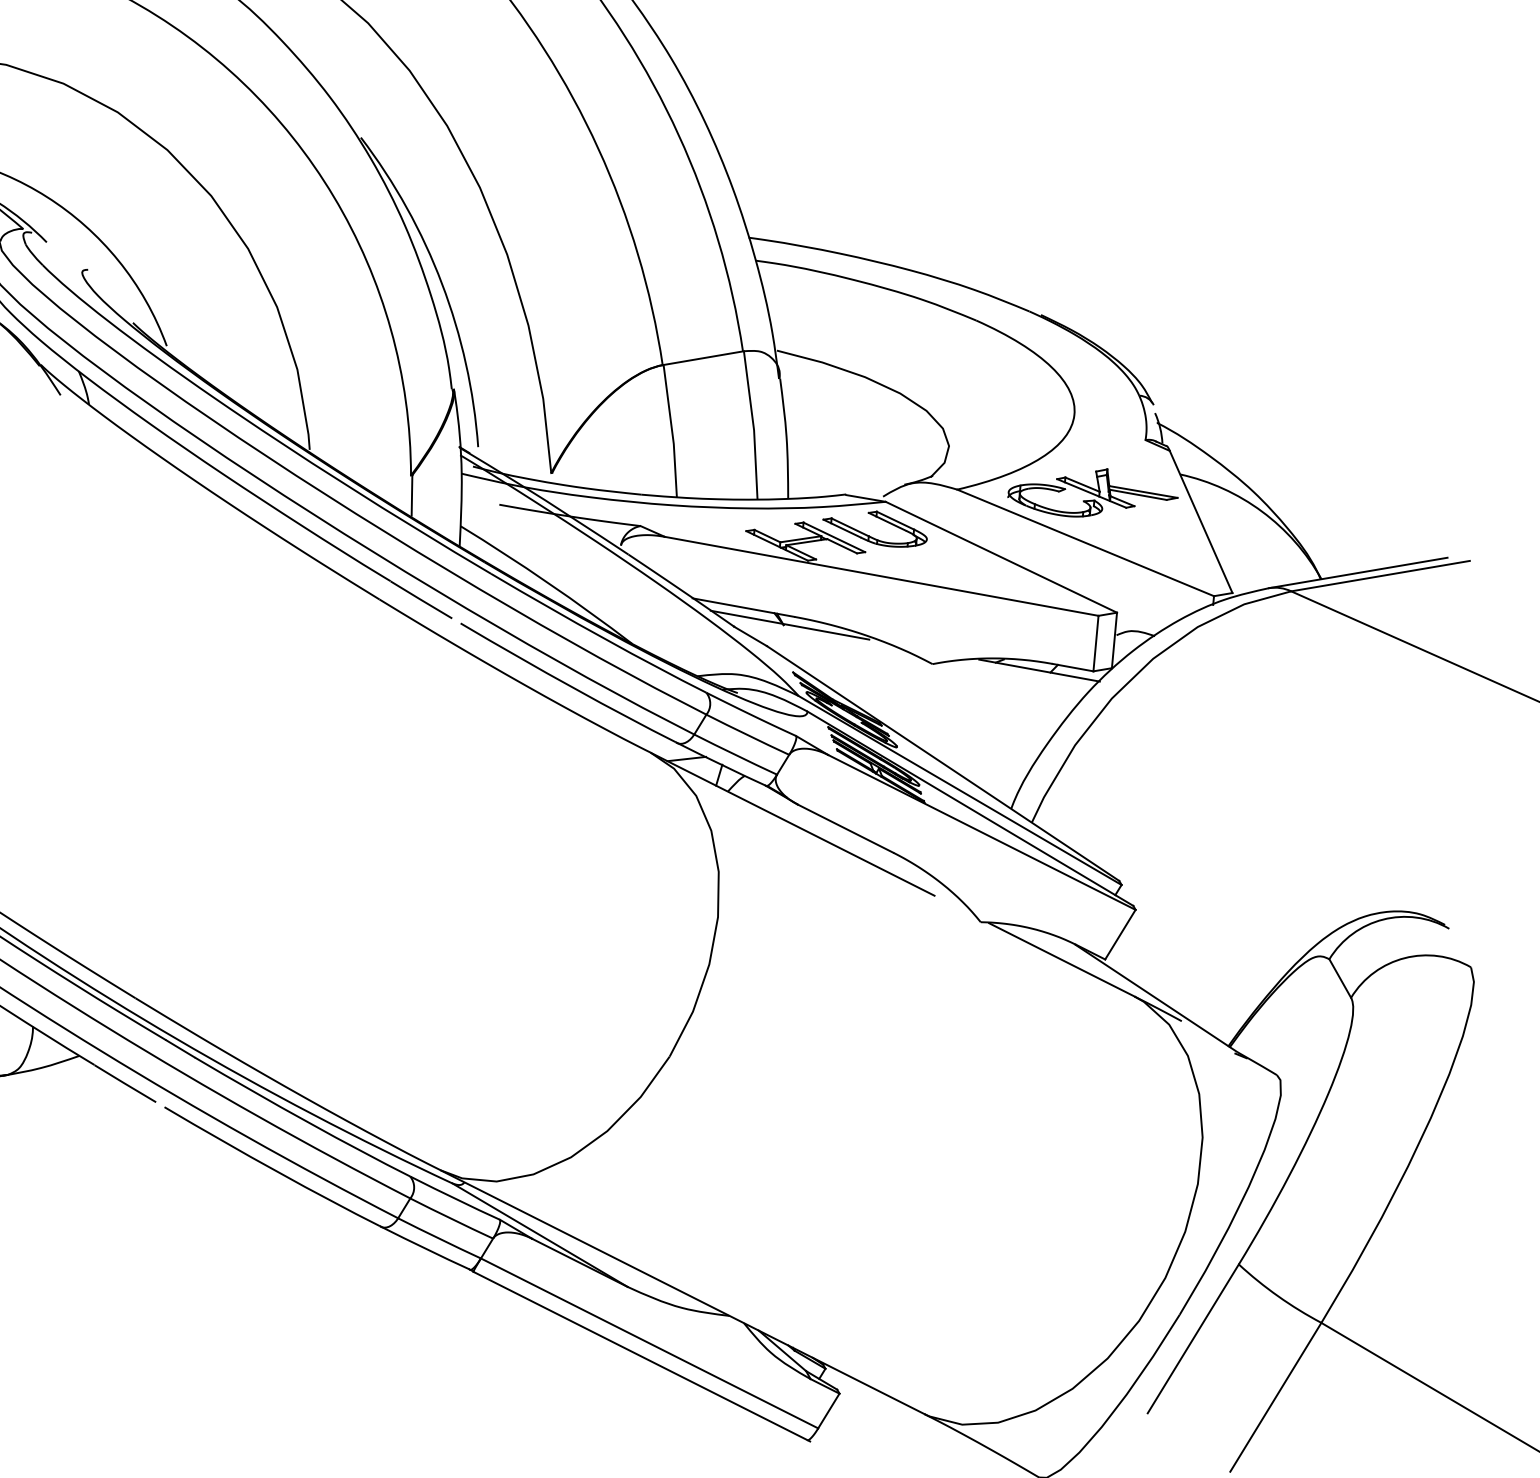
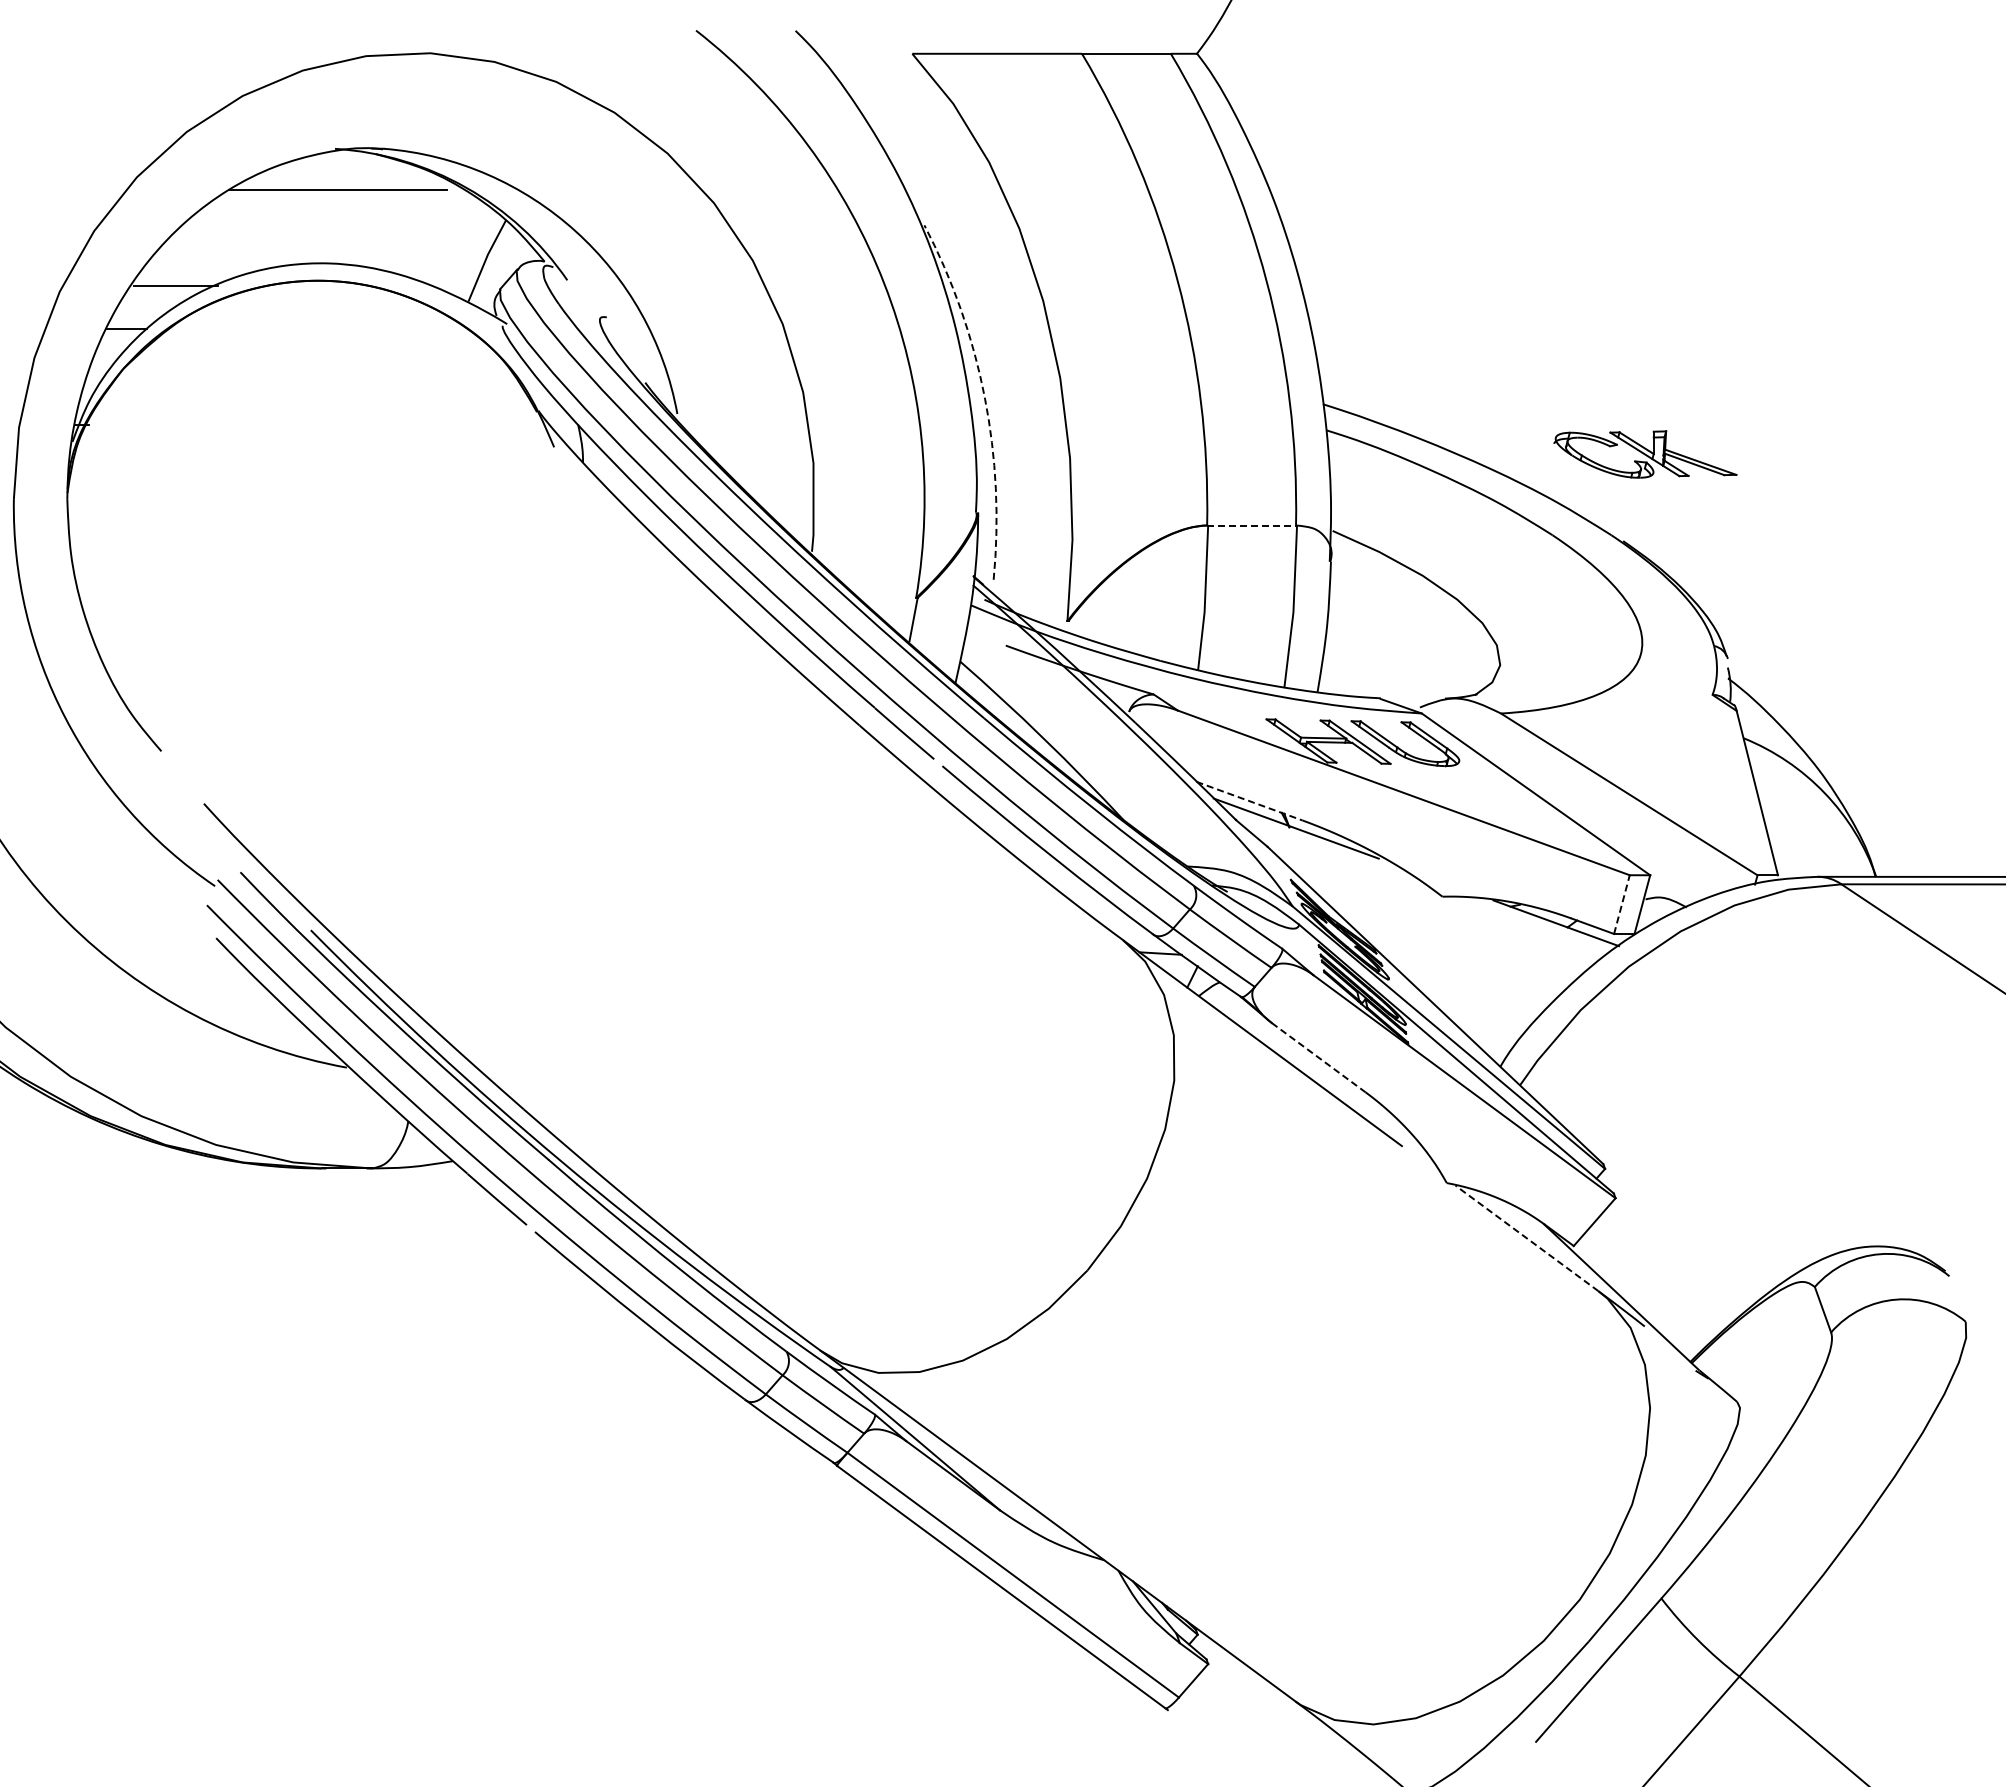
arc: (441, 283) -> (984, 397), solid -> dashed
line: (703, 358) -> (1252, 525), solid -> dashed
part: (1092, 493) -> (1645, 454), moved
line: (743, 607) -> (1249, 801), solid -> dashed
line: (1096, 643) -> (1622, 904), solid -> dashed
line: (846, 828) -> (1319, 1057), solid -> dashed
line: (1062, 959) -> (1527, 1238), solid -> dashed

